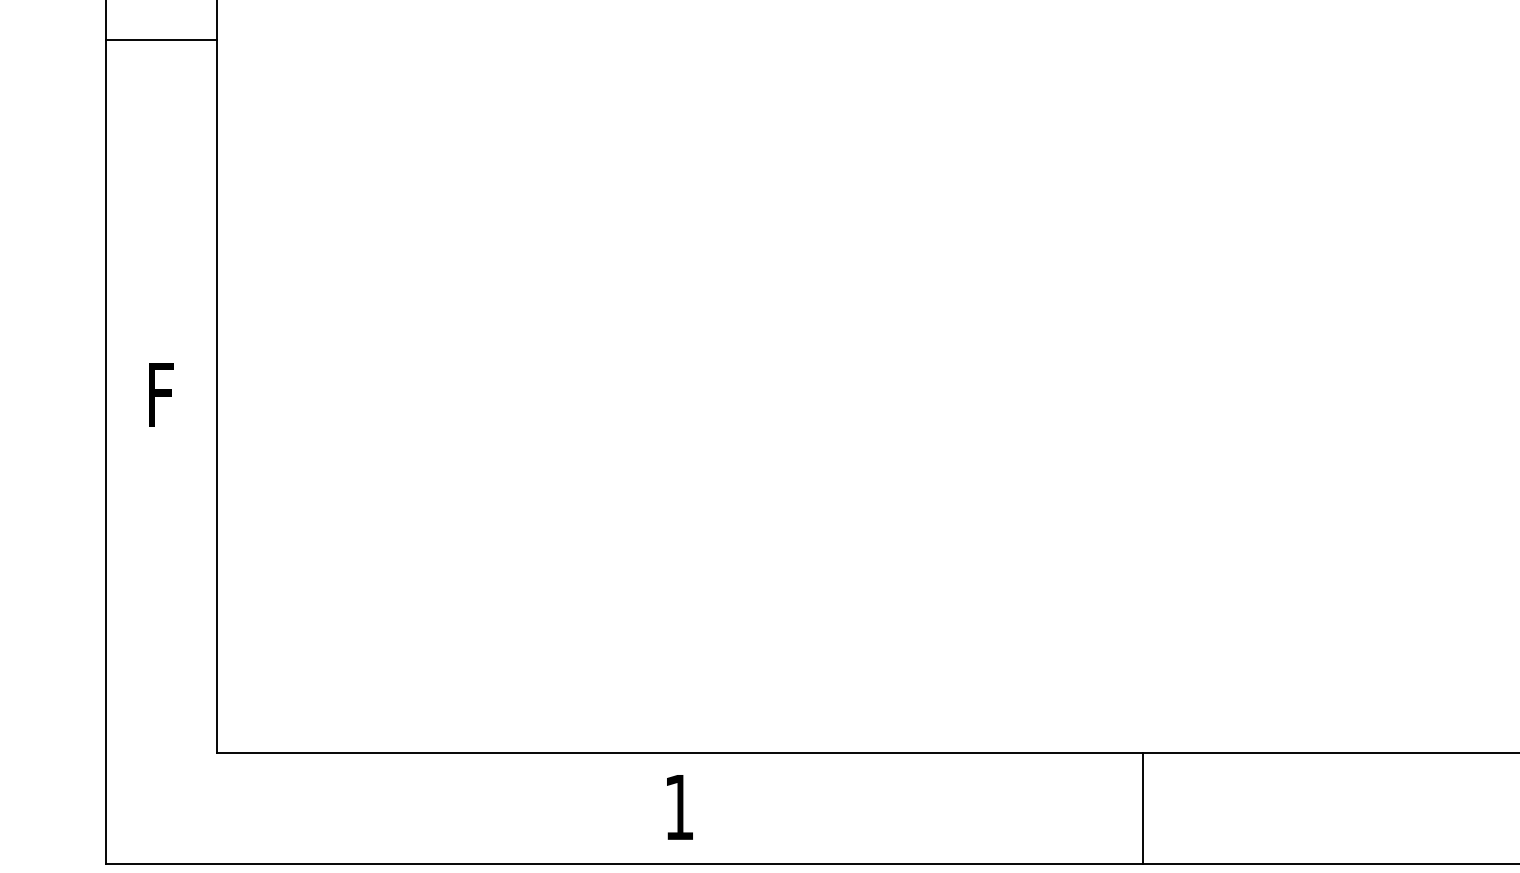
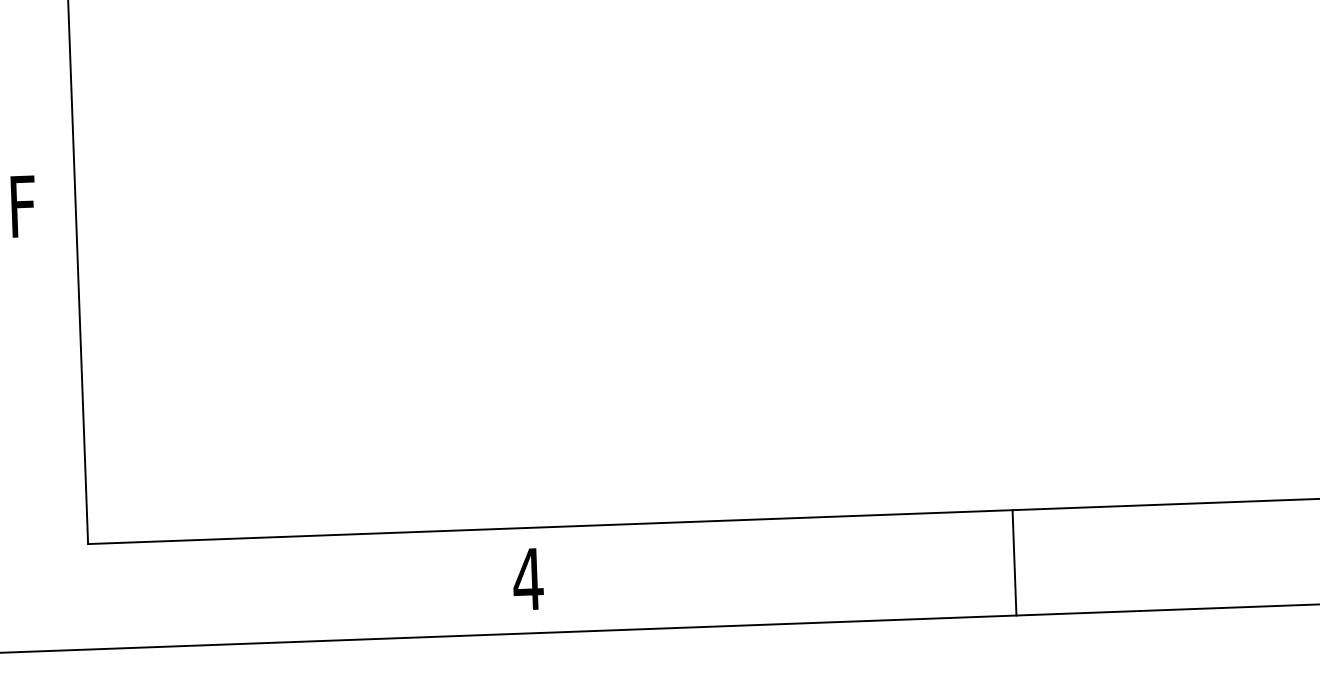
text: (679, 807) -> (528, 579), 1 -> 4
line: (1143, 808) -> (1014, 562), moved

